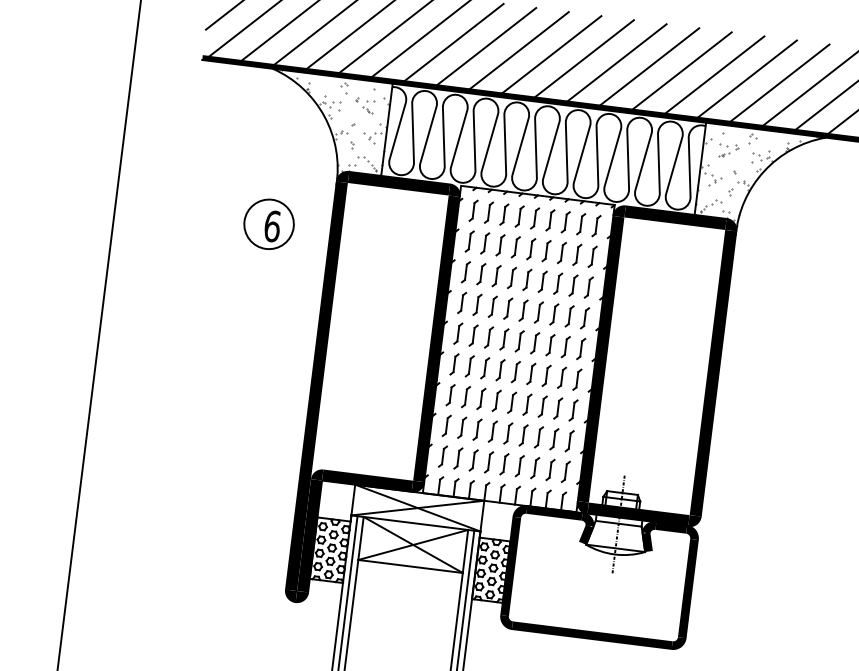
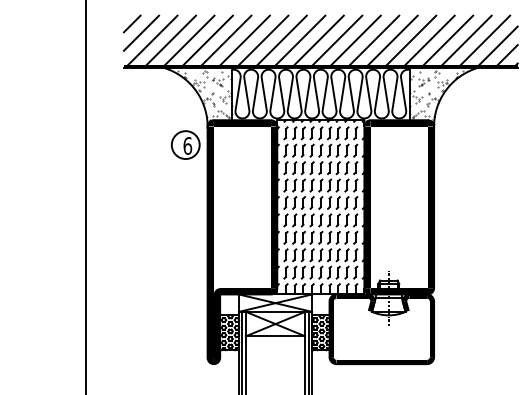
part: (268, 223) -> (185, 144), moved

